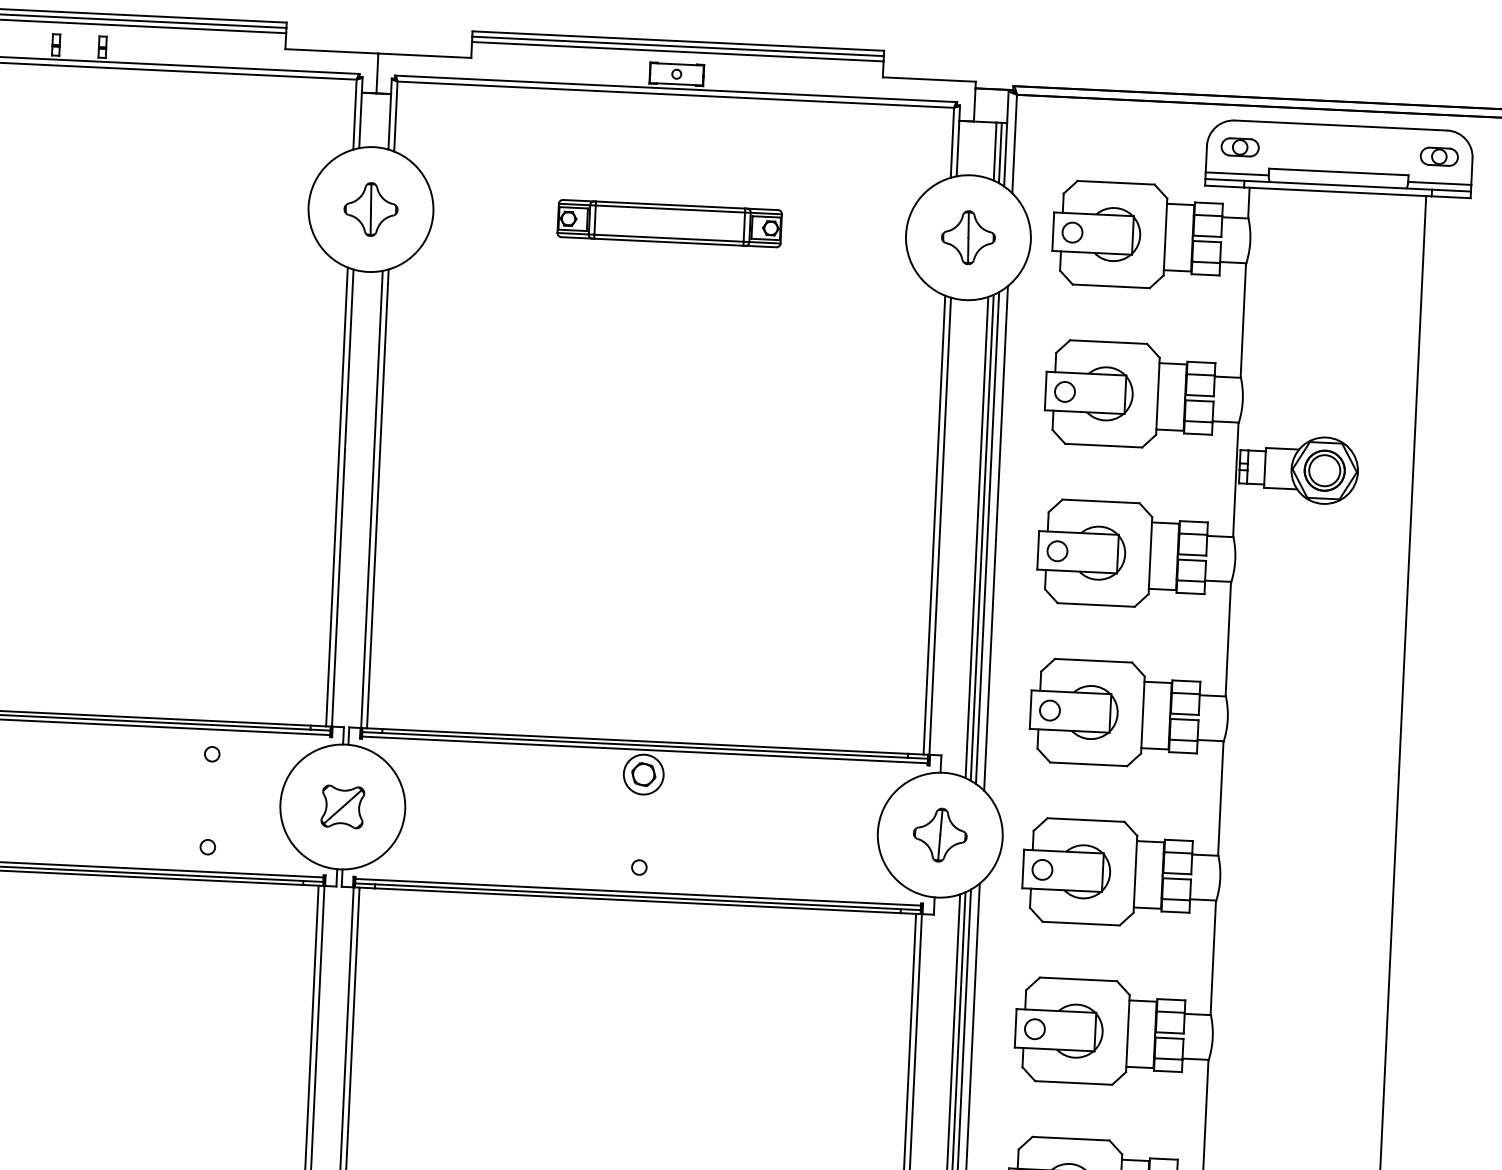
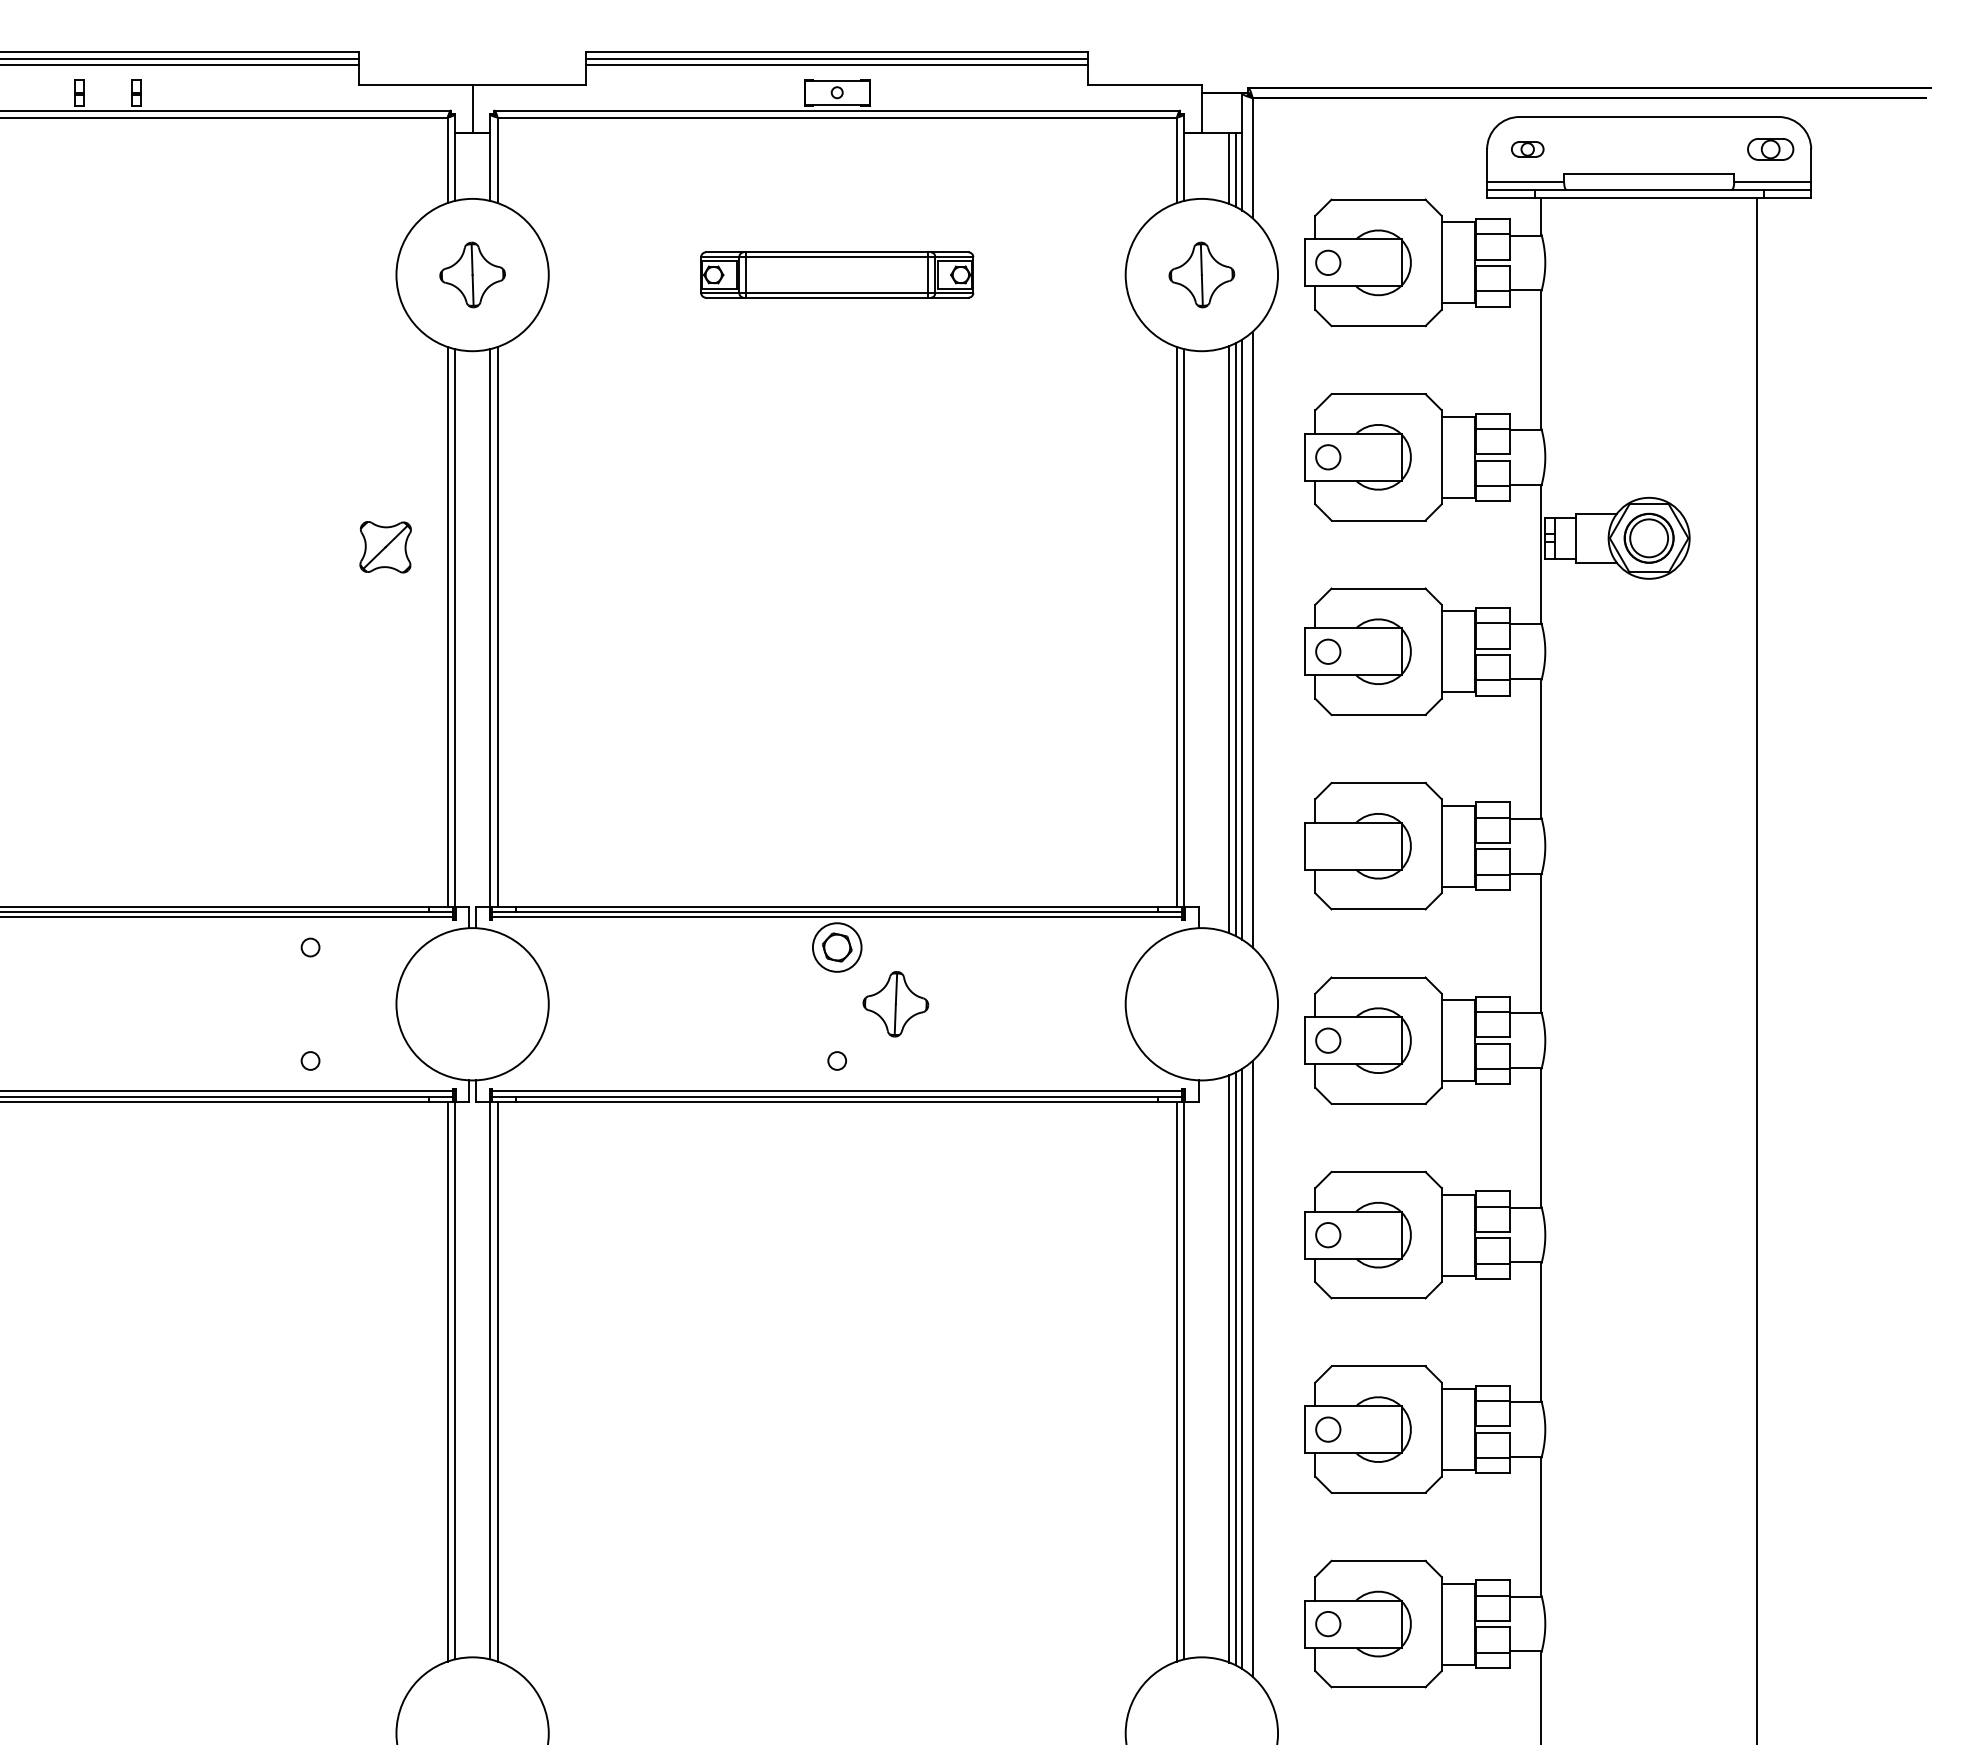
part: (1240, 147) -> (1527, 149), size x0.7
circle: (1050, 710) -> (1328, 846), removed
part: (342, 807) -> (385, 547), moved
part: (939, 835) -> (895, 1004), moved

